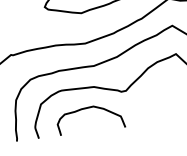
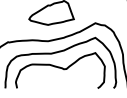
curve: (88, 109) -> (45, 76), removed

